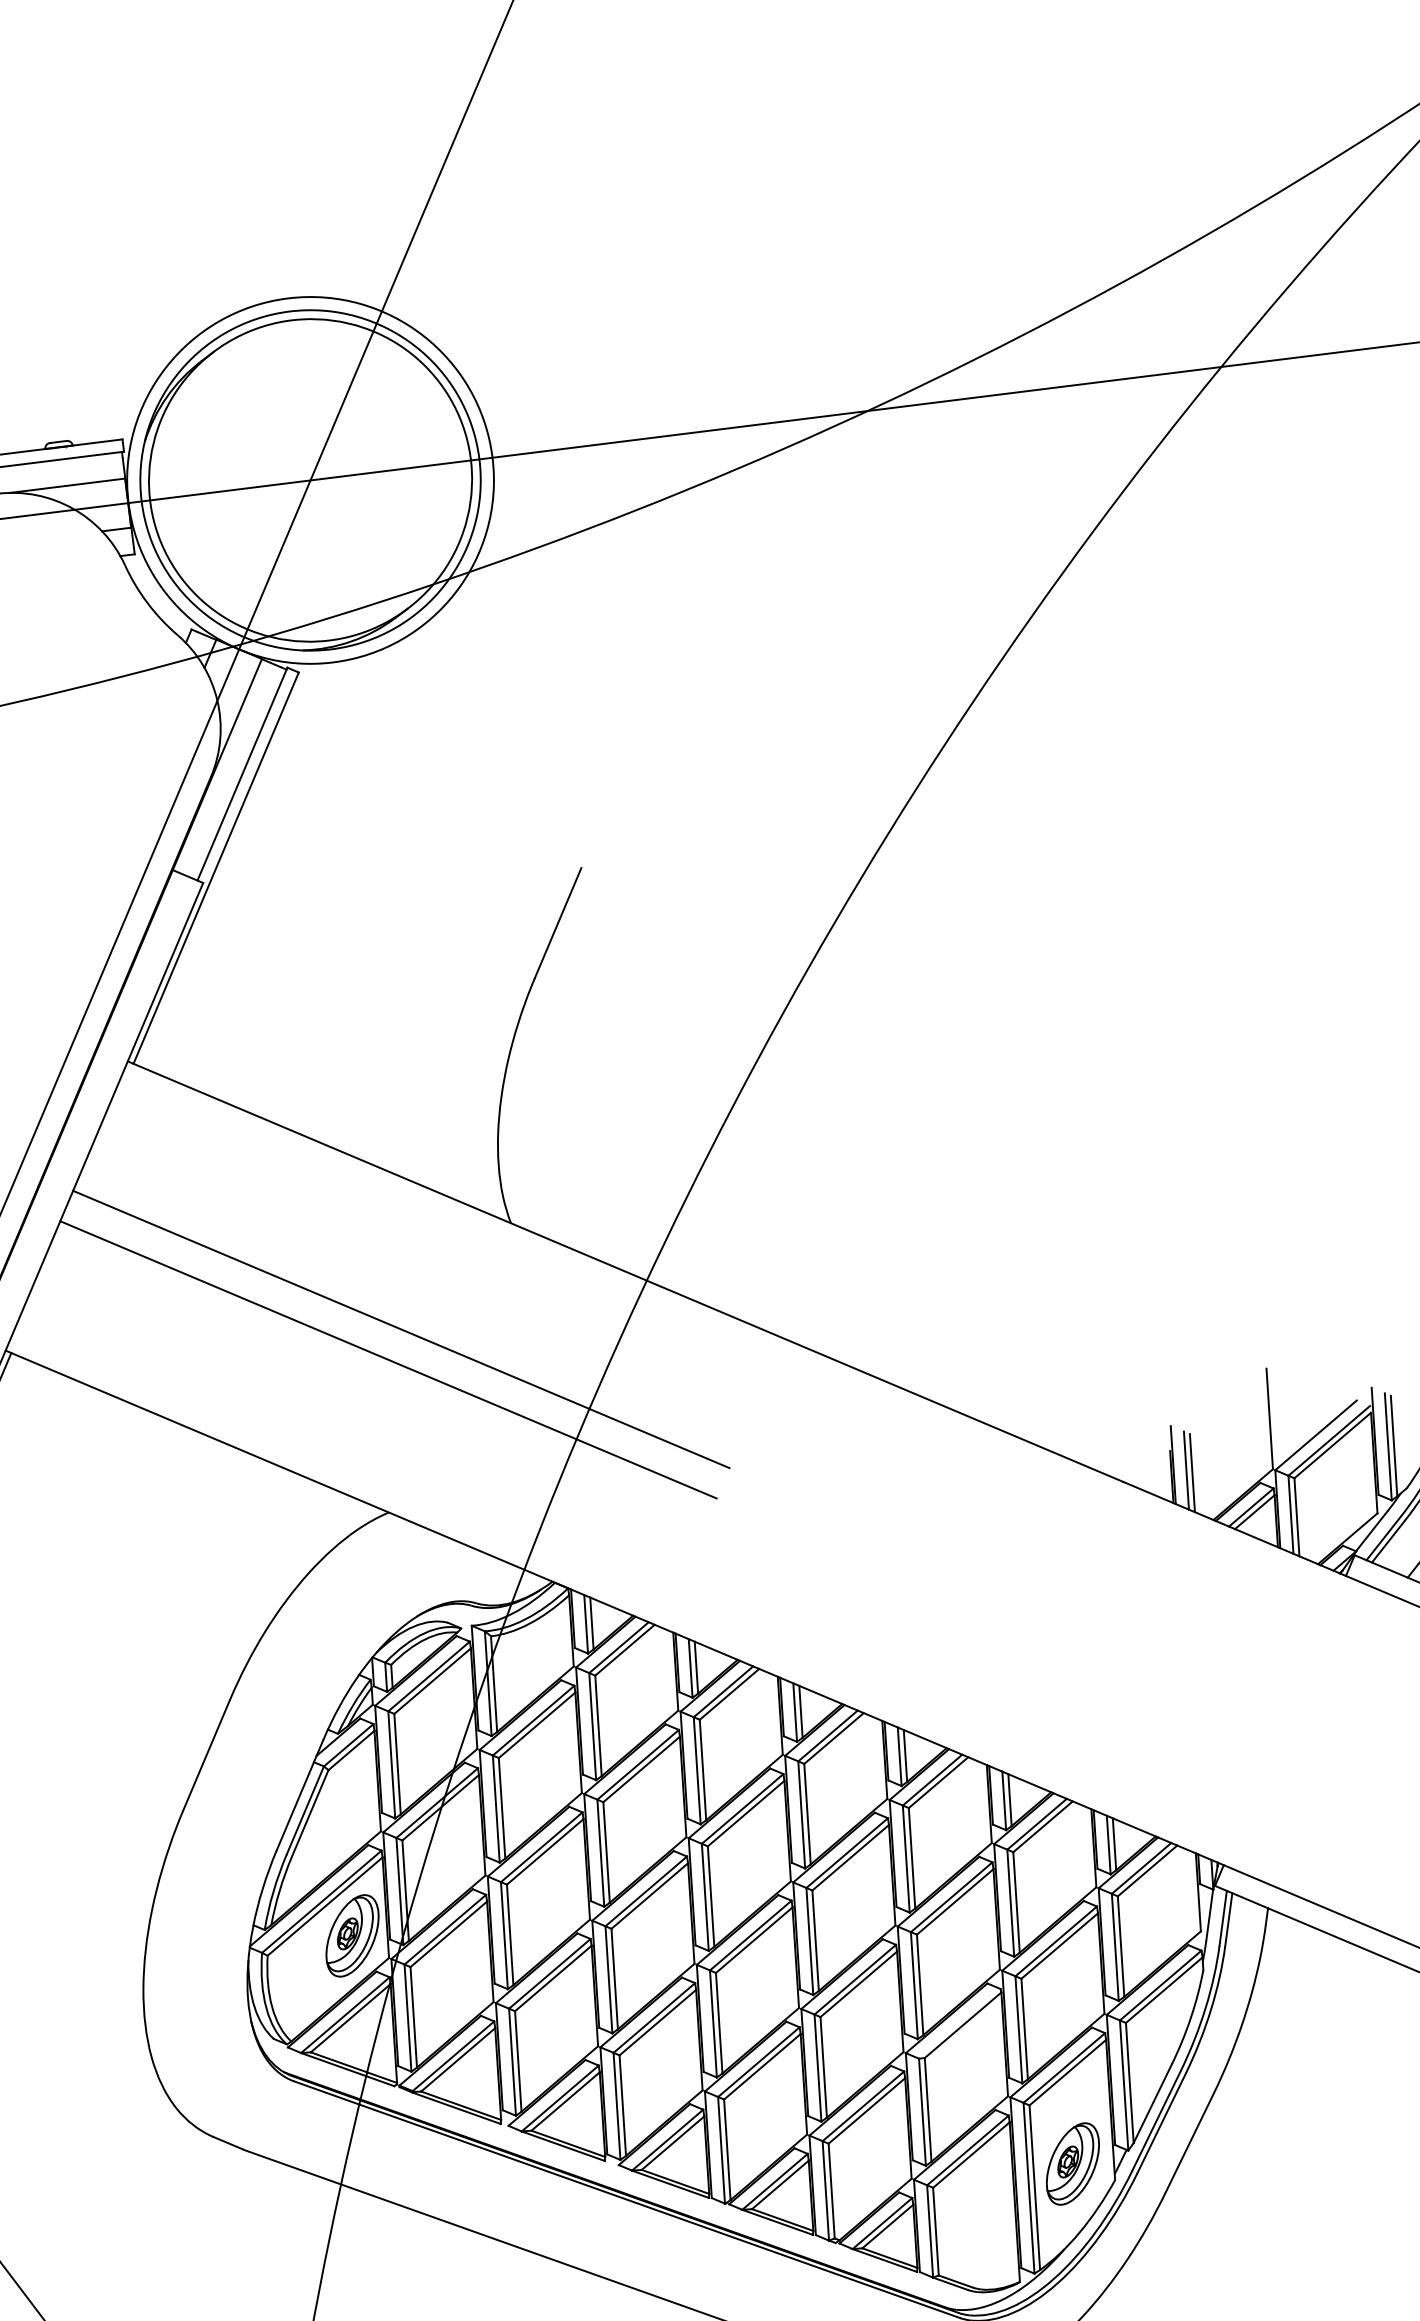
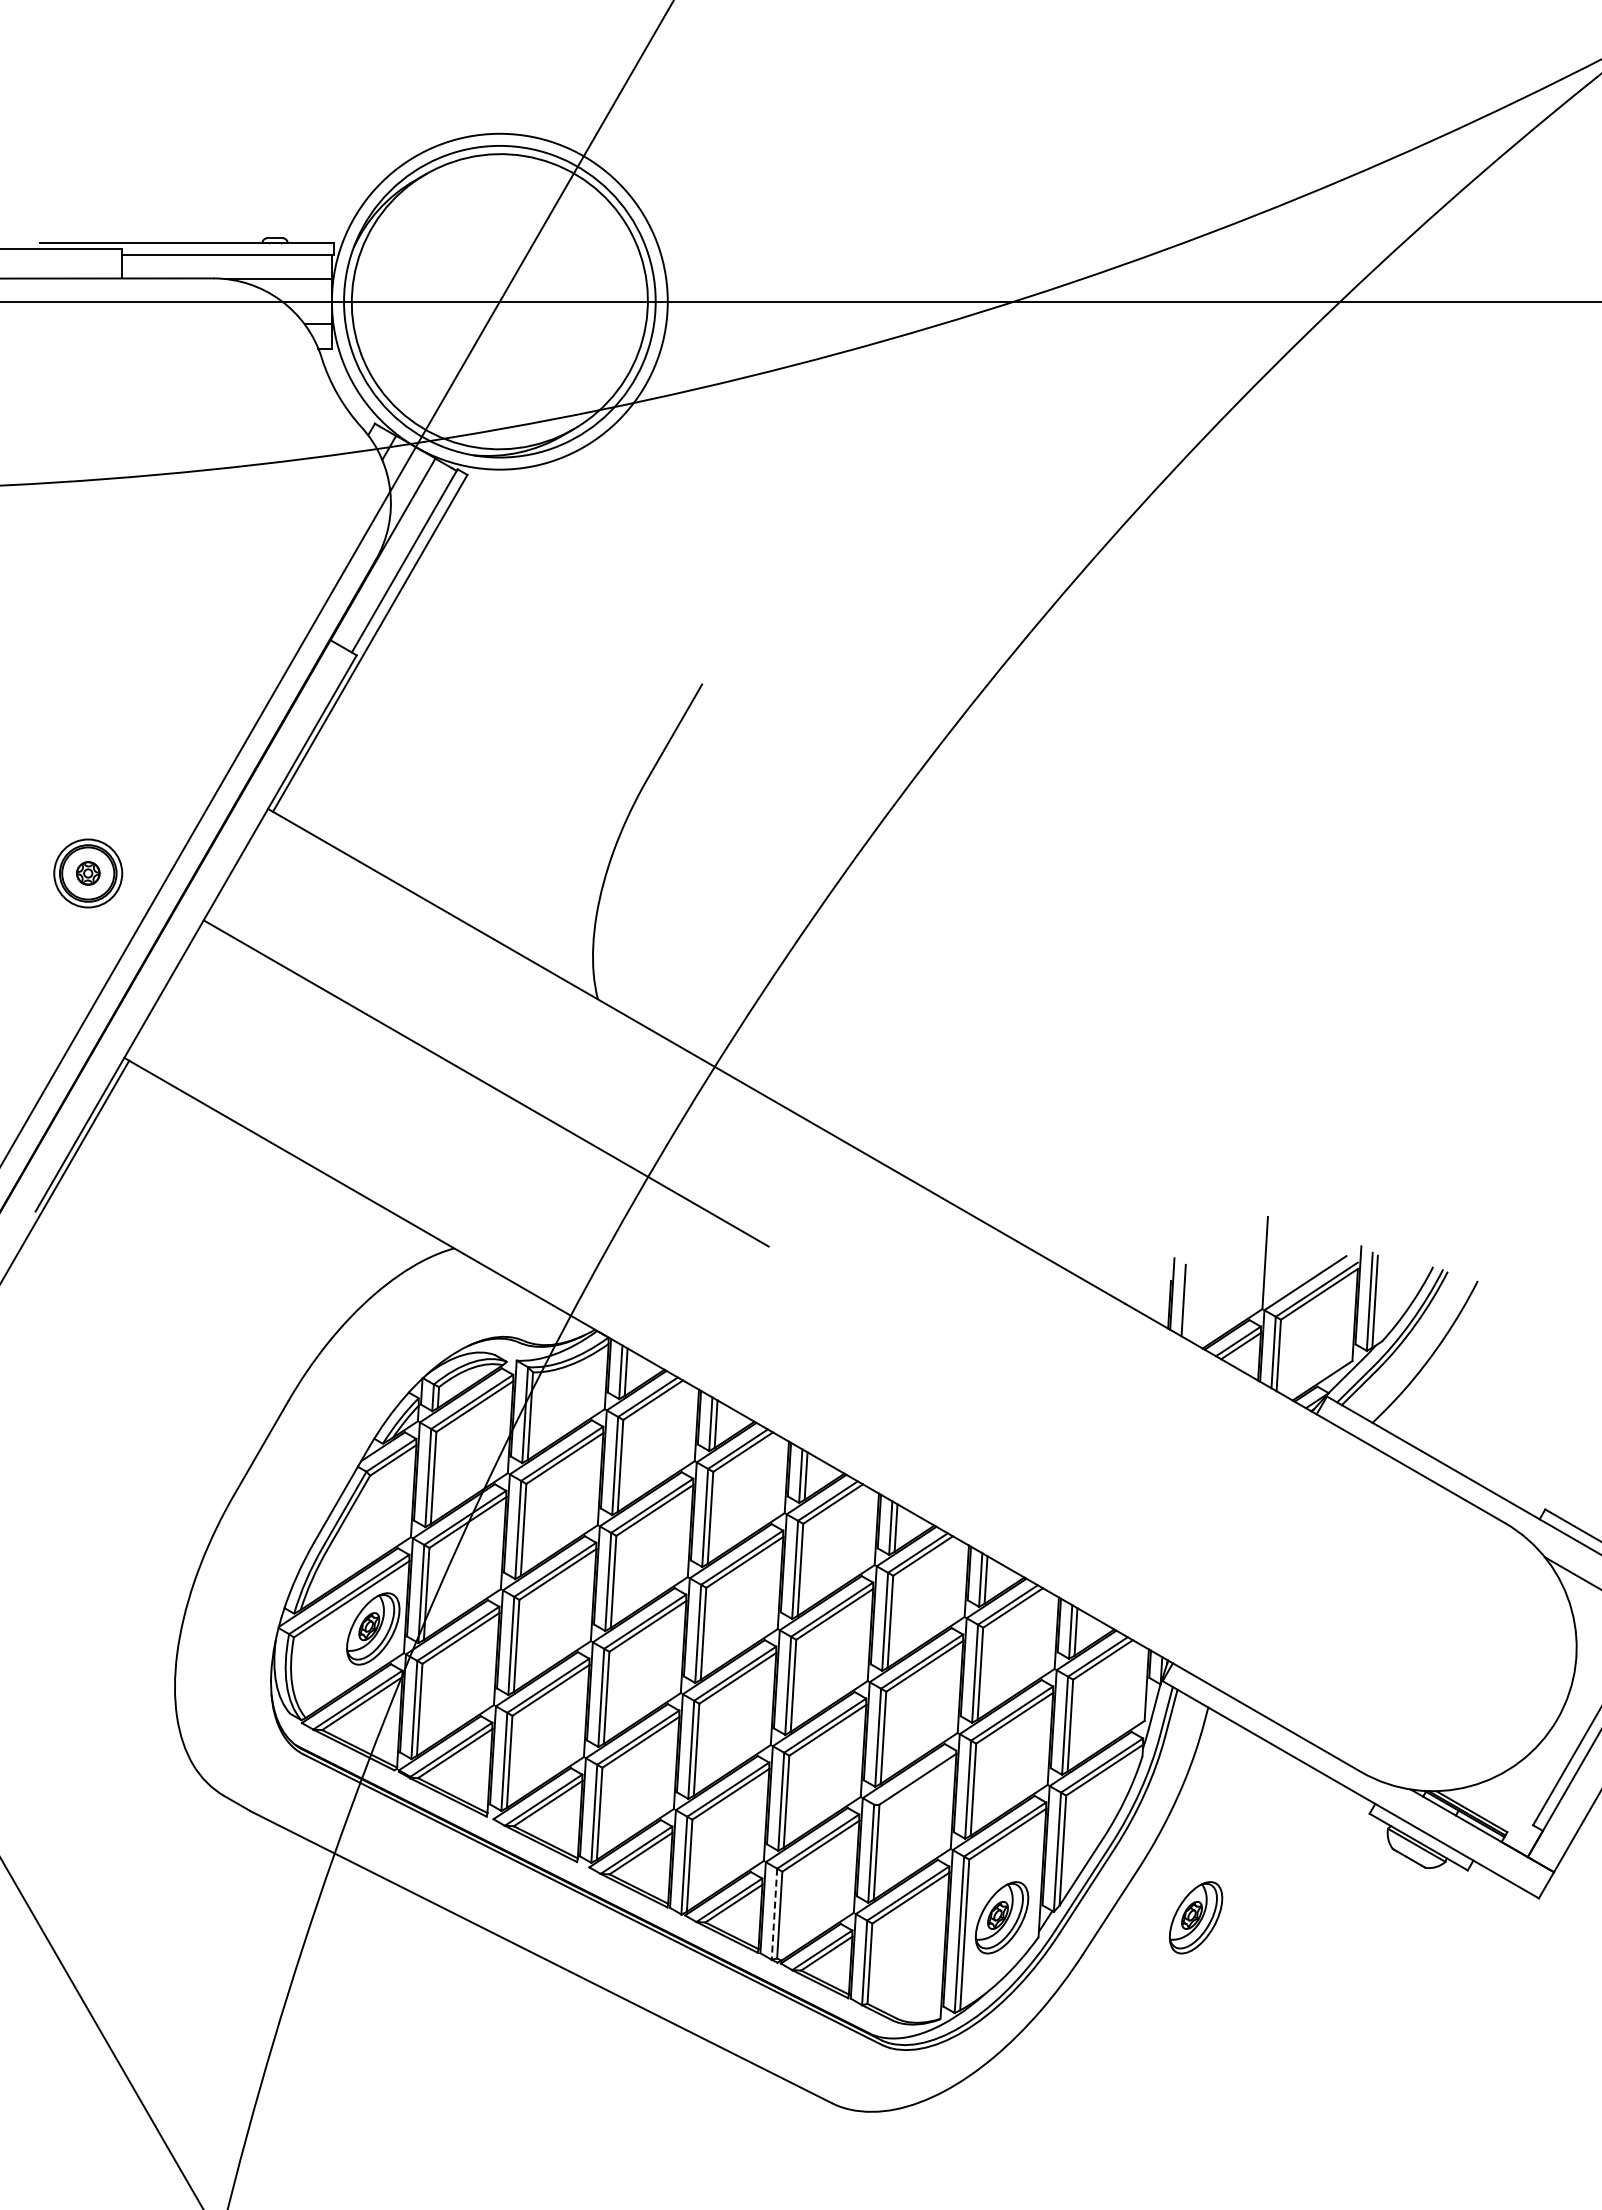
line: (387, 1359) -> (470, 1109), removed
line: (1192, 1473) -> (1188, 1303), removed
part: (1282, 2137) -> (1195, 1917), added
line: (825, 2191) -> (774, 1914), solid -> dashed

